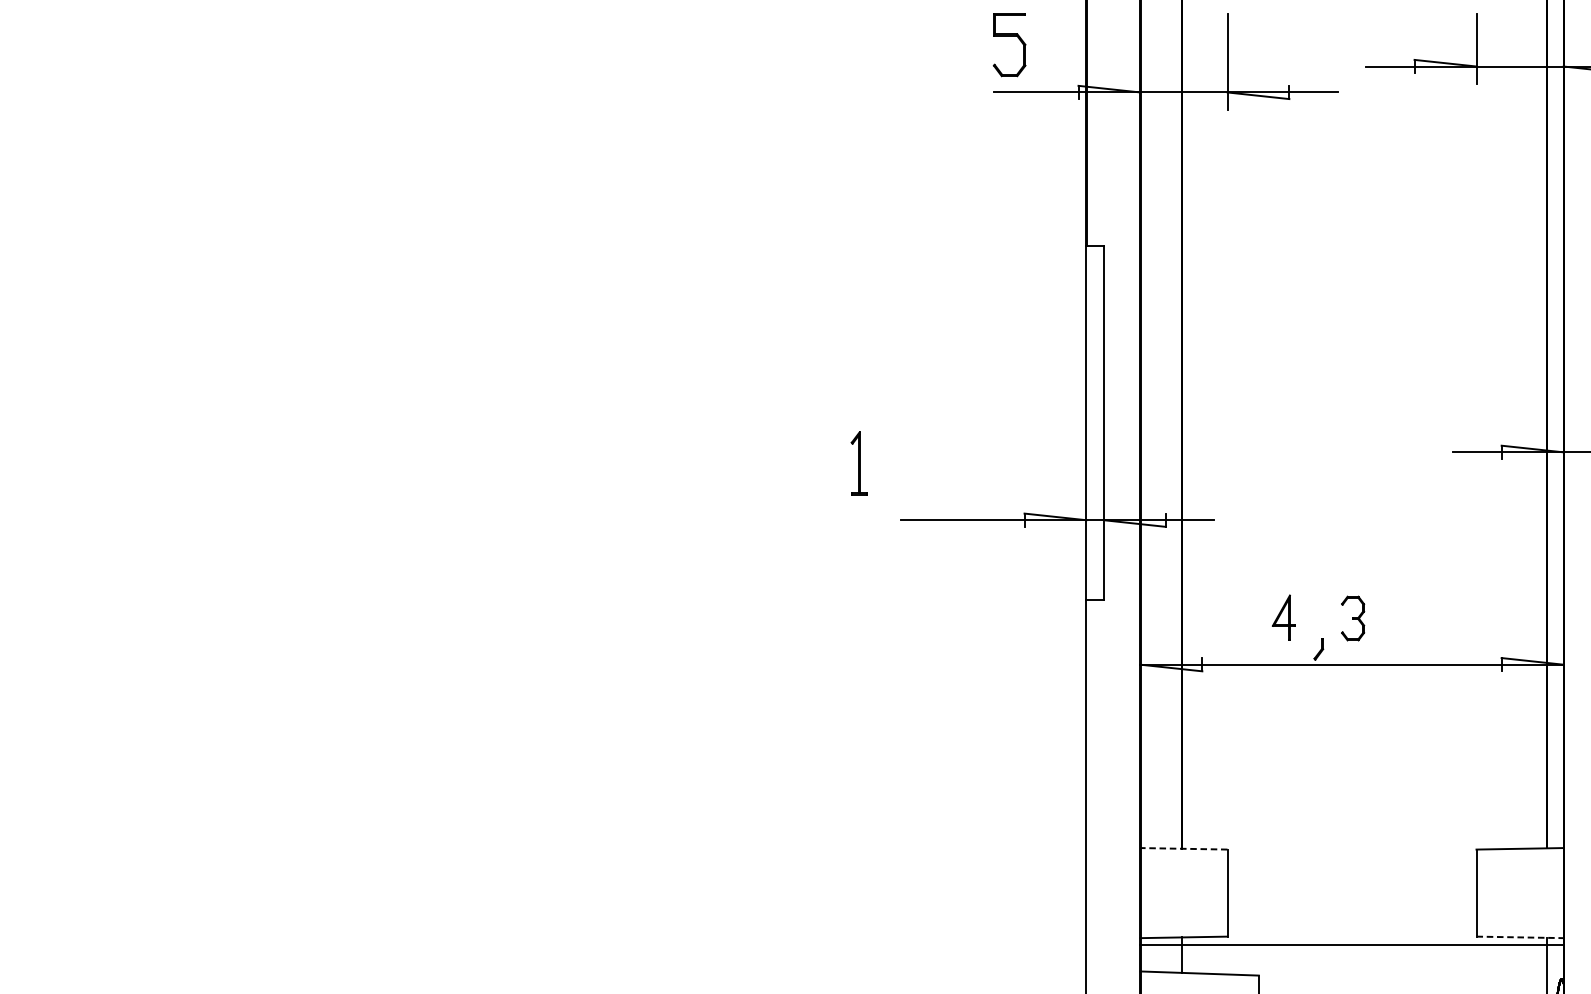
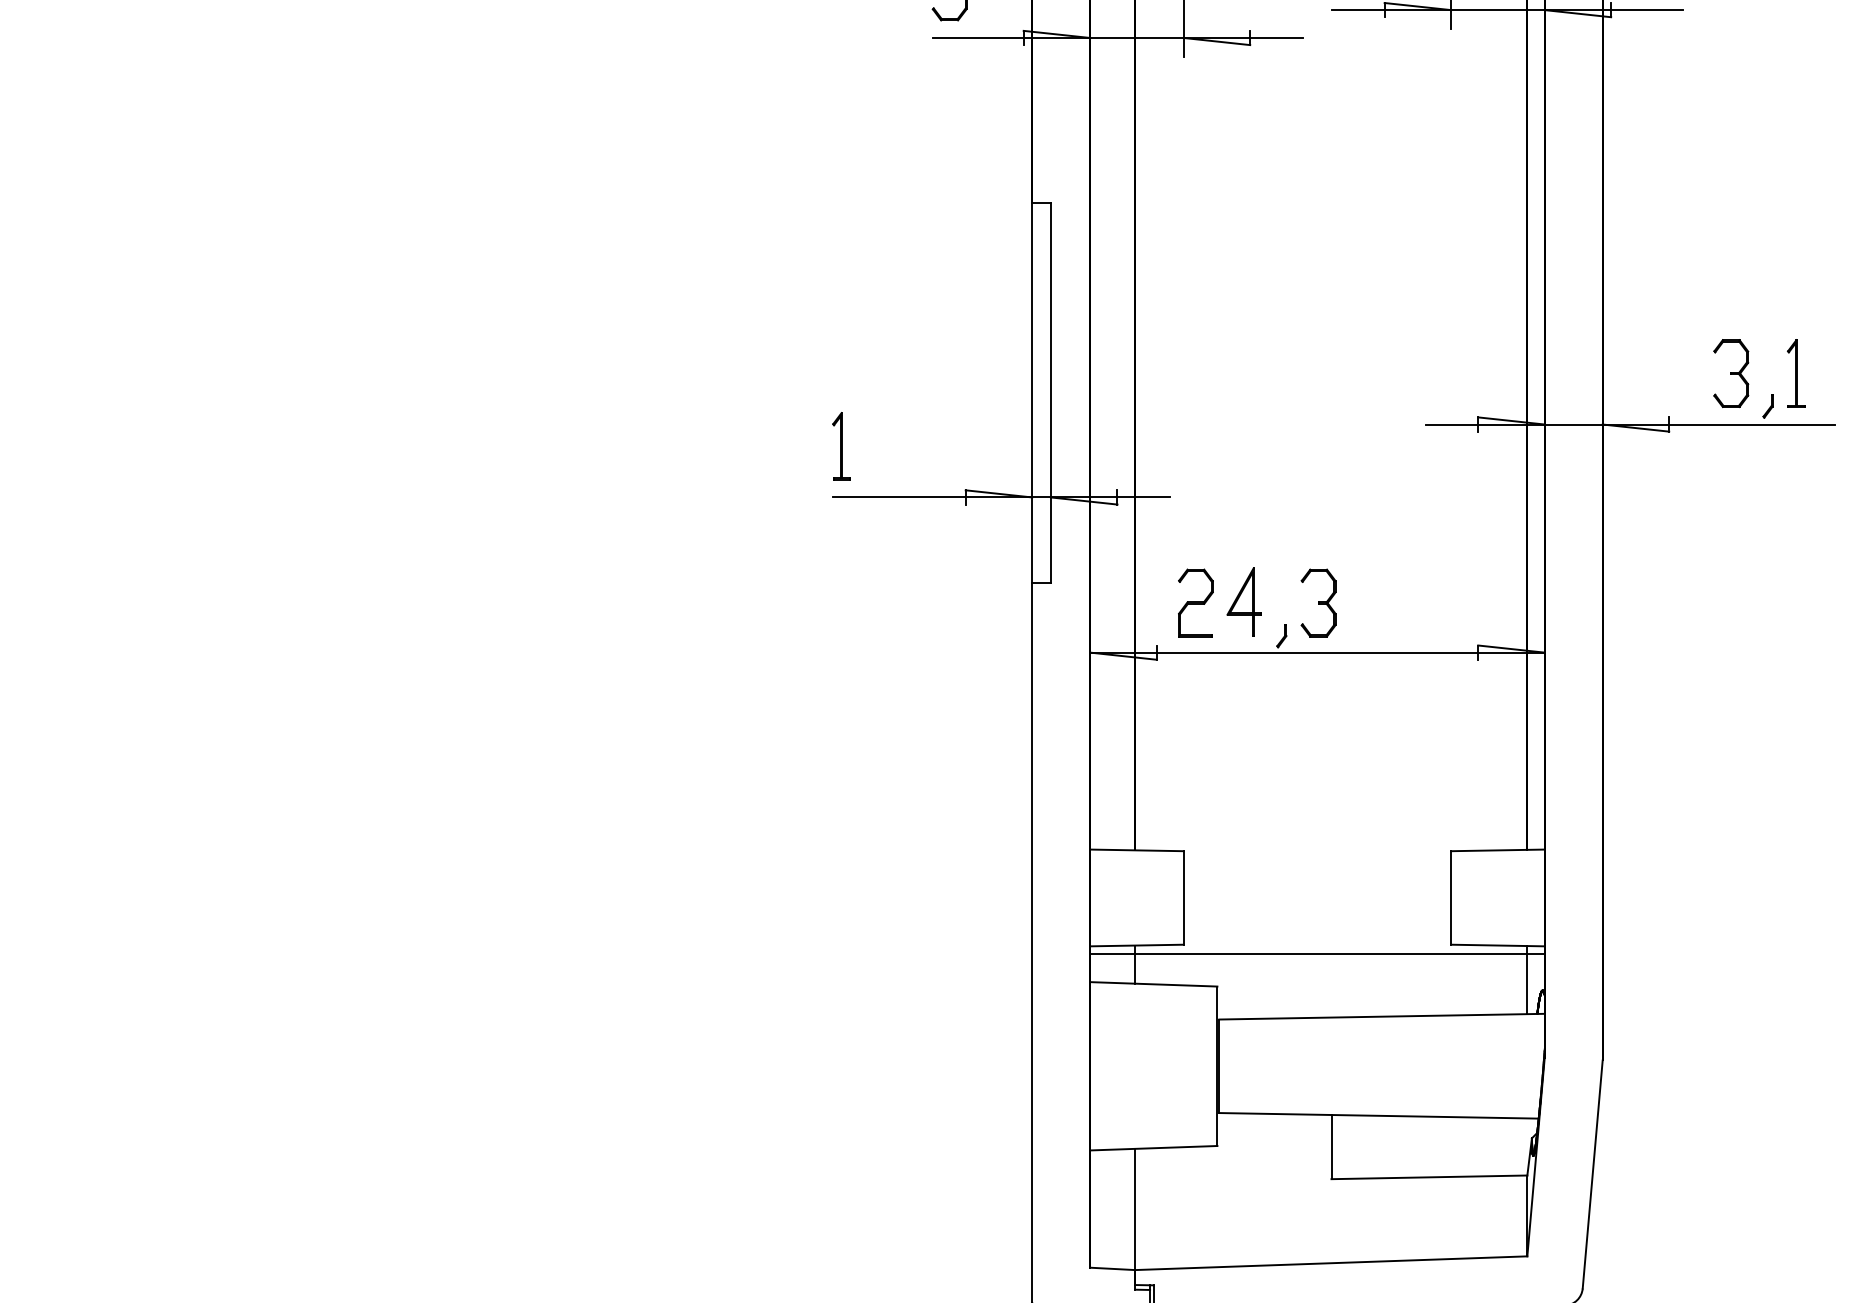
part: (859, 463) -> (841, 446), moved
part: (1283, 617) -> (1243, 601), size x1.43
part: (1238, 618) -> (1195, 602), added
part: (1352, 618) -> (1318, 602), size x1.43
line: (1183, 848) -> (1136, 850), dashed -> solid
line: (1519, 937) -> (1497, 945), dashed -> solid

